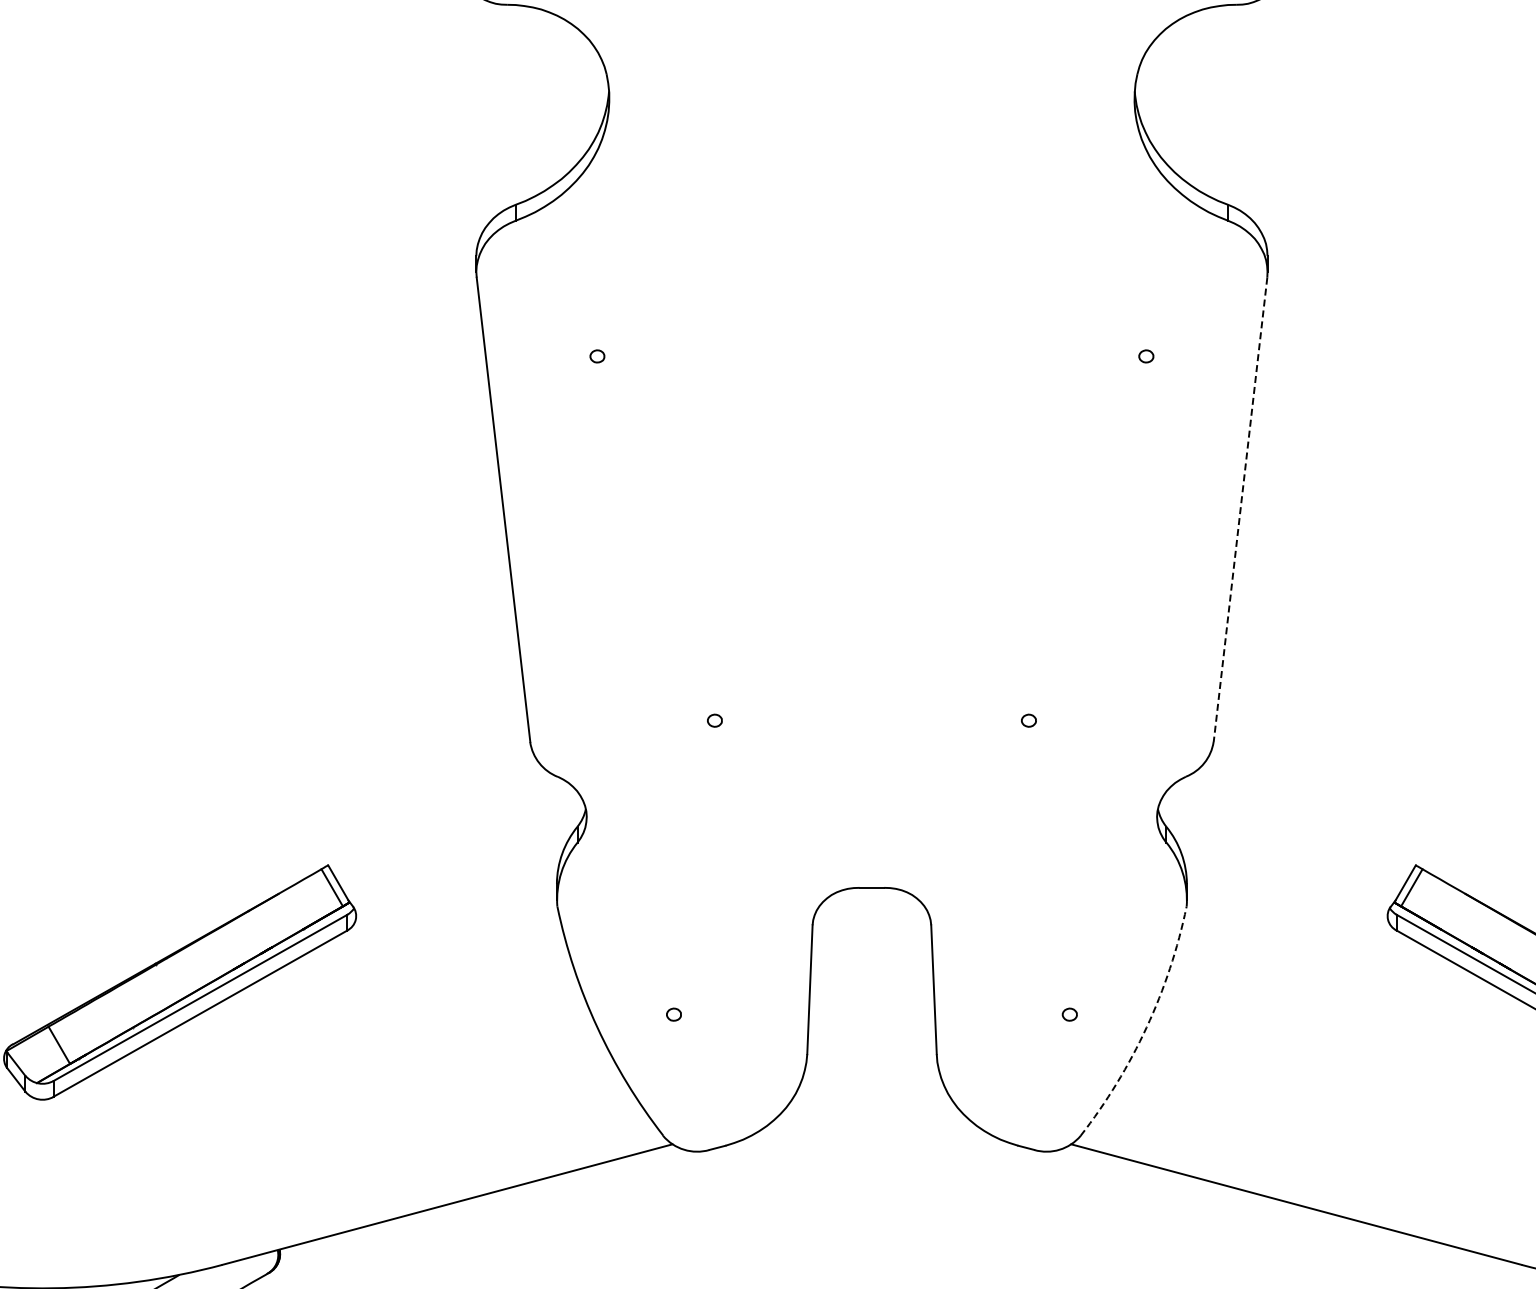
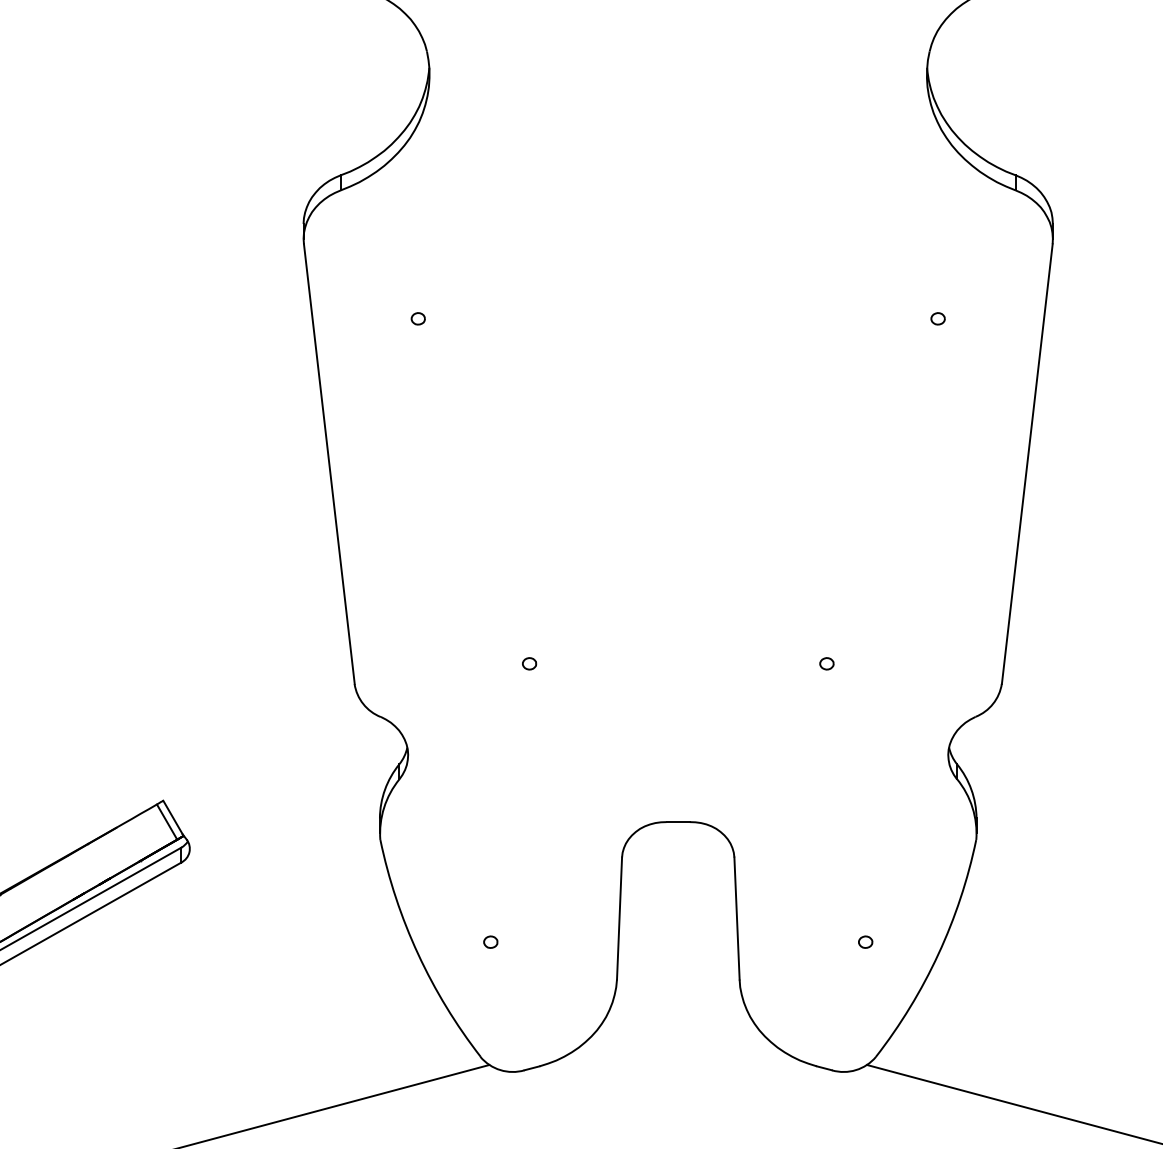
line: (1240, 509) -> (1027, 463), dashed -> solid
arc: (1146, 1027) -> (938, 954), dashed -> solid

